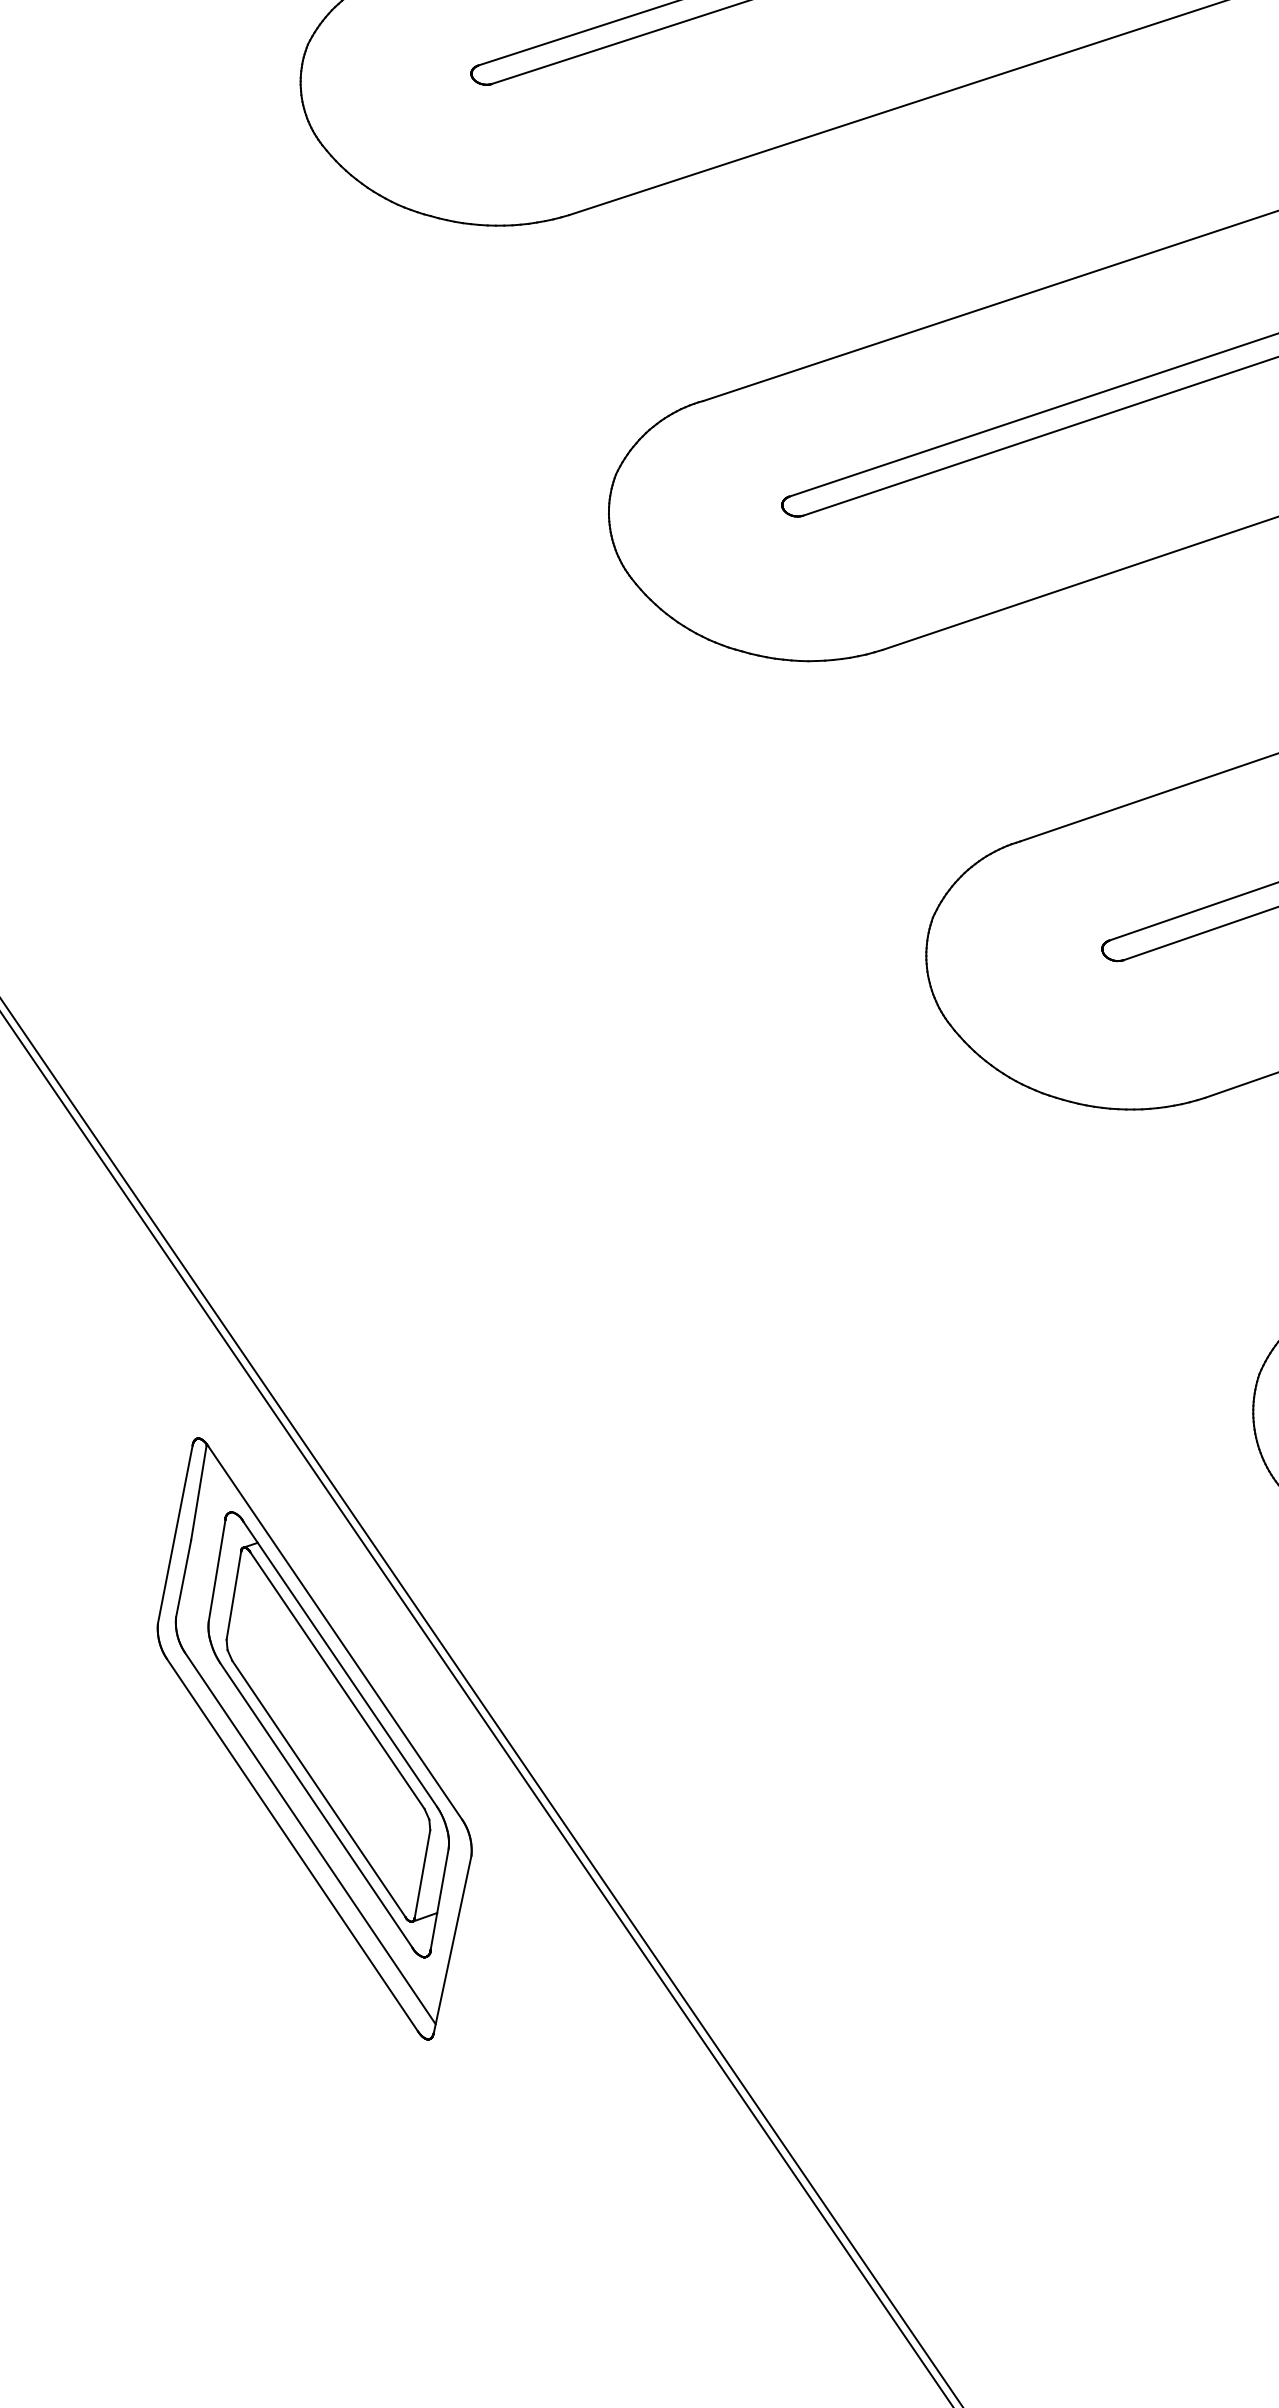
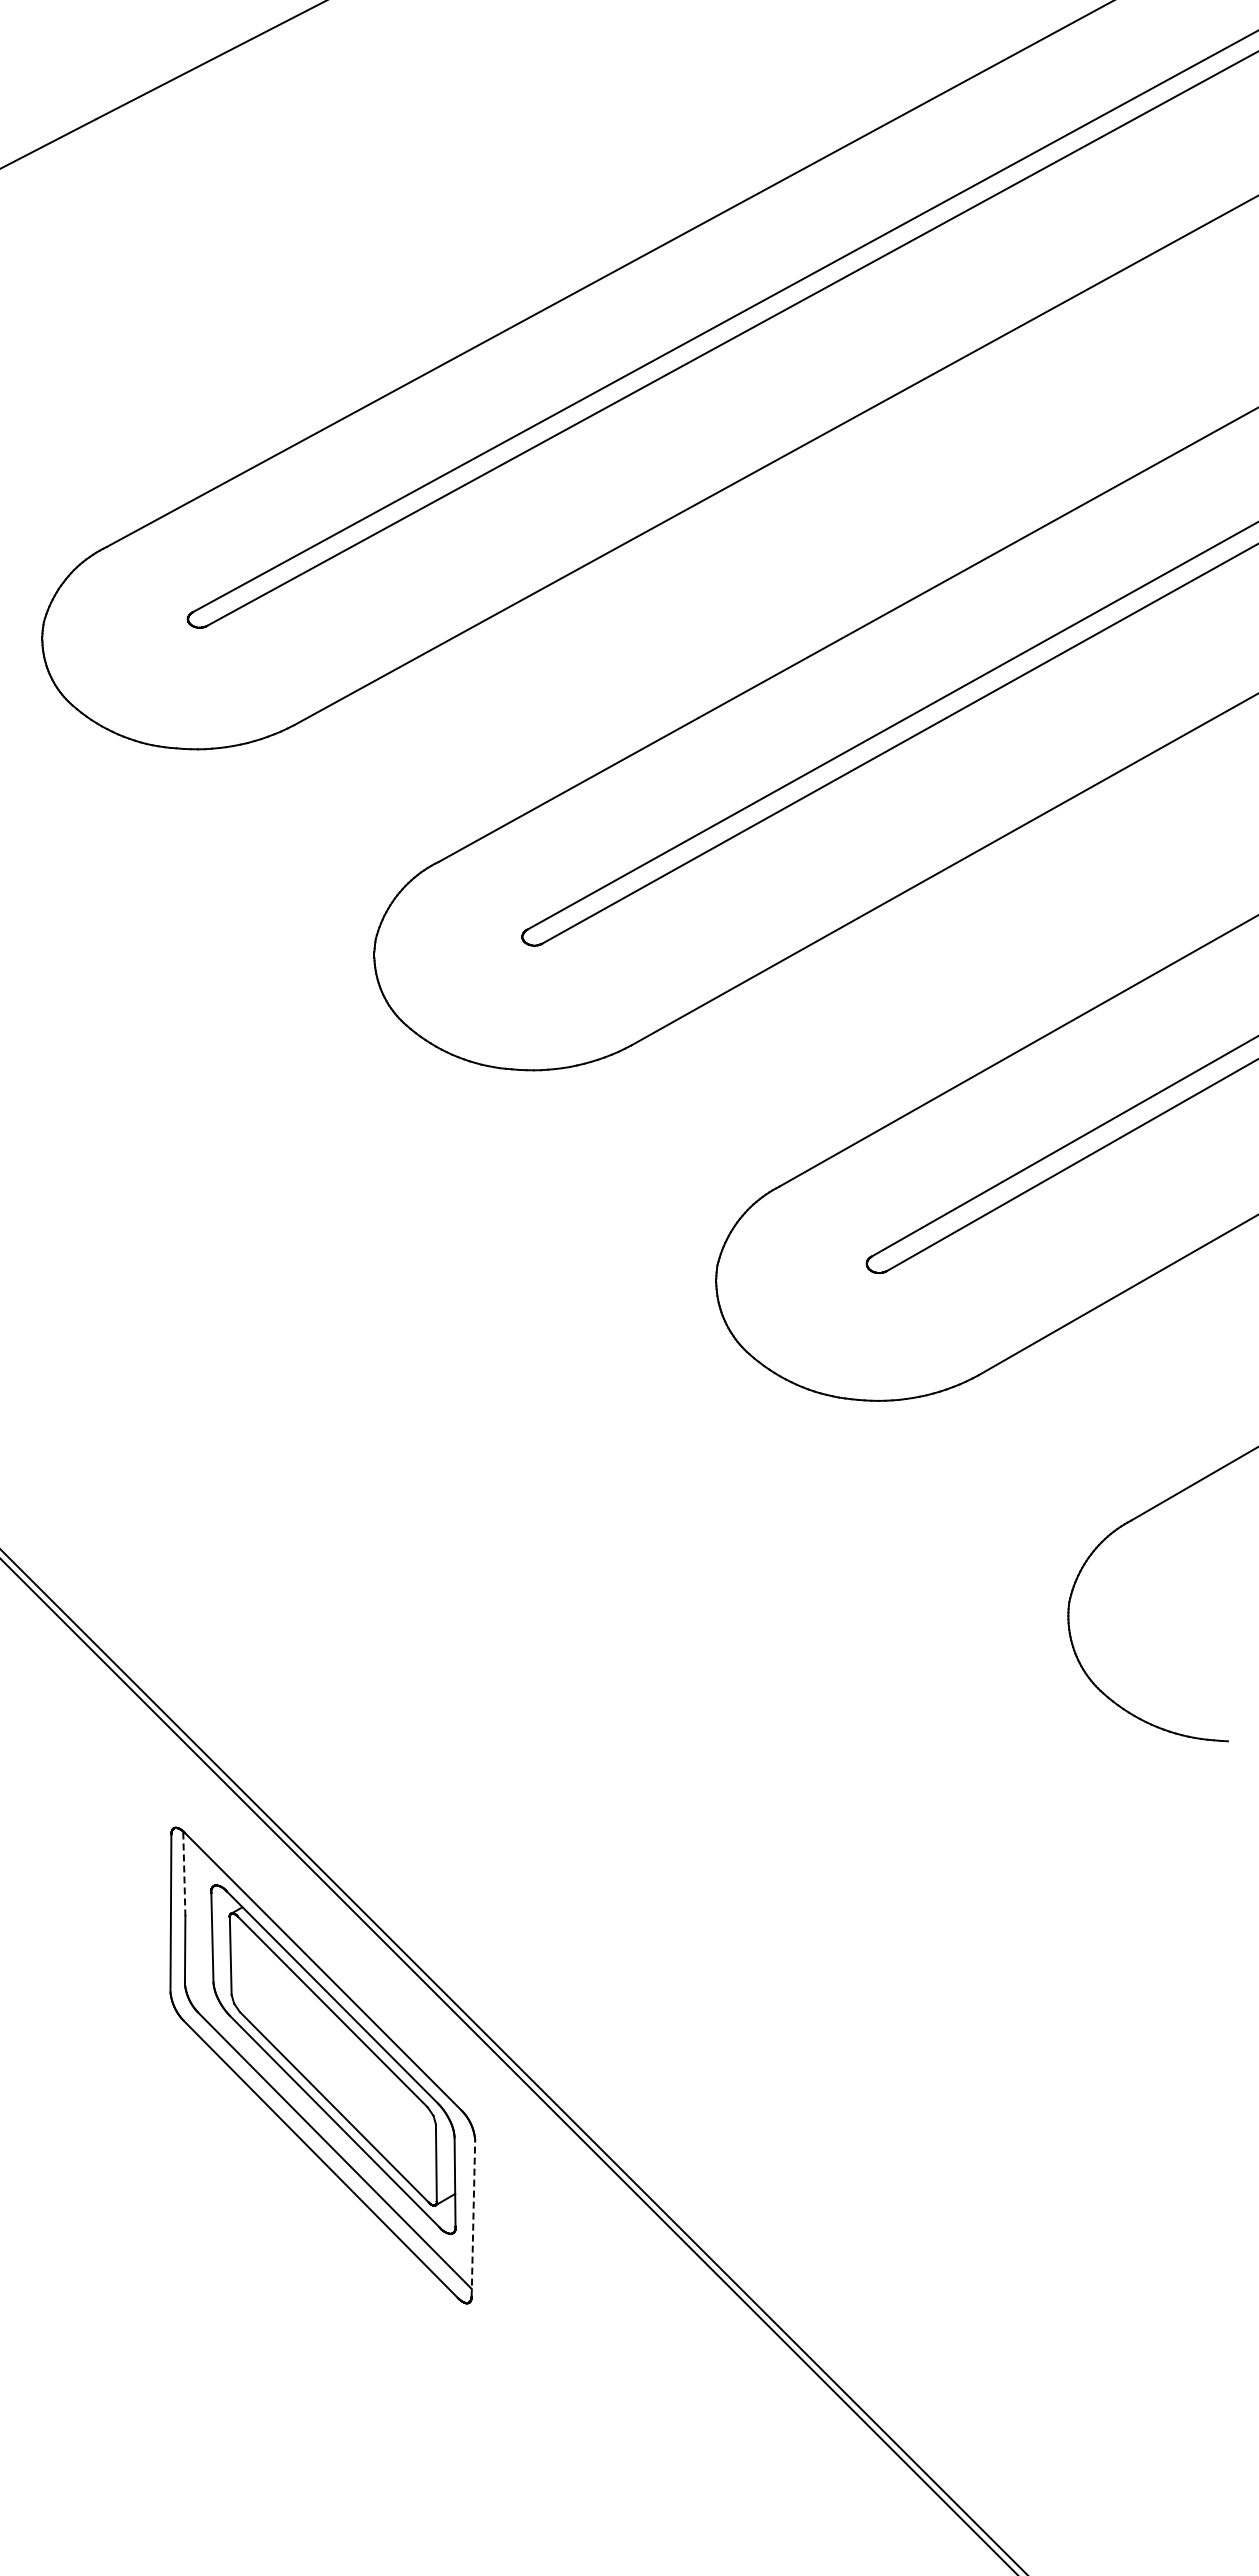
line: (199, 1493) -> (184, 1874), solid -> dashed
line: (452, 1943) -> (473, 2217), solid -> dashed

